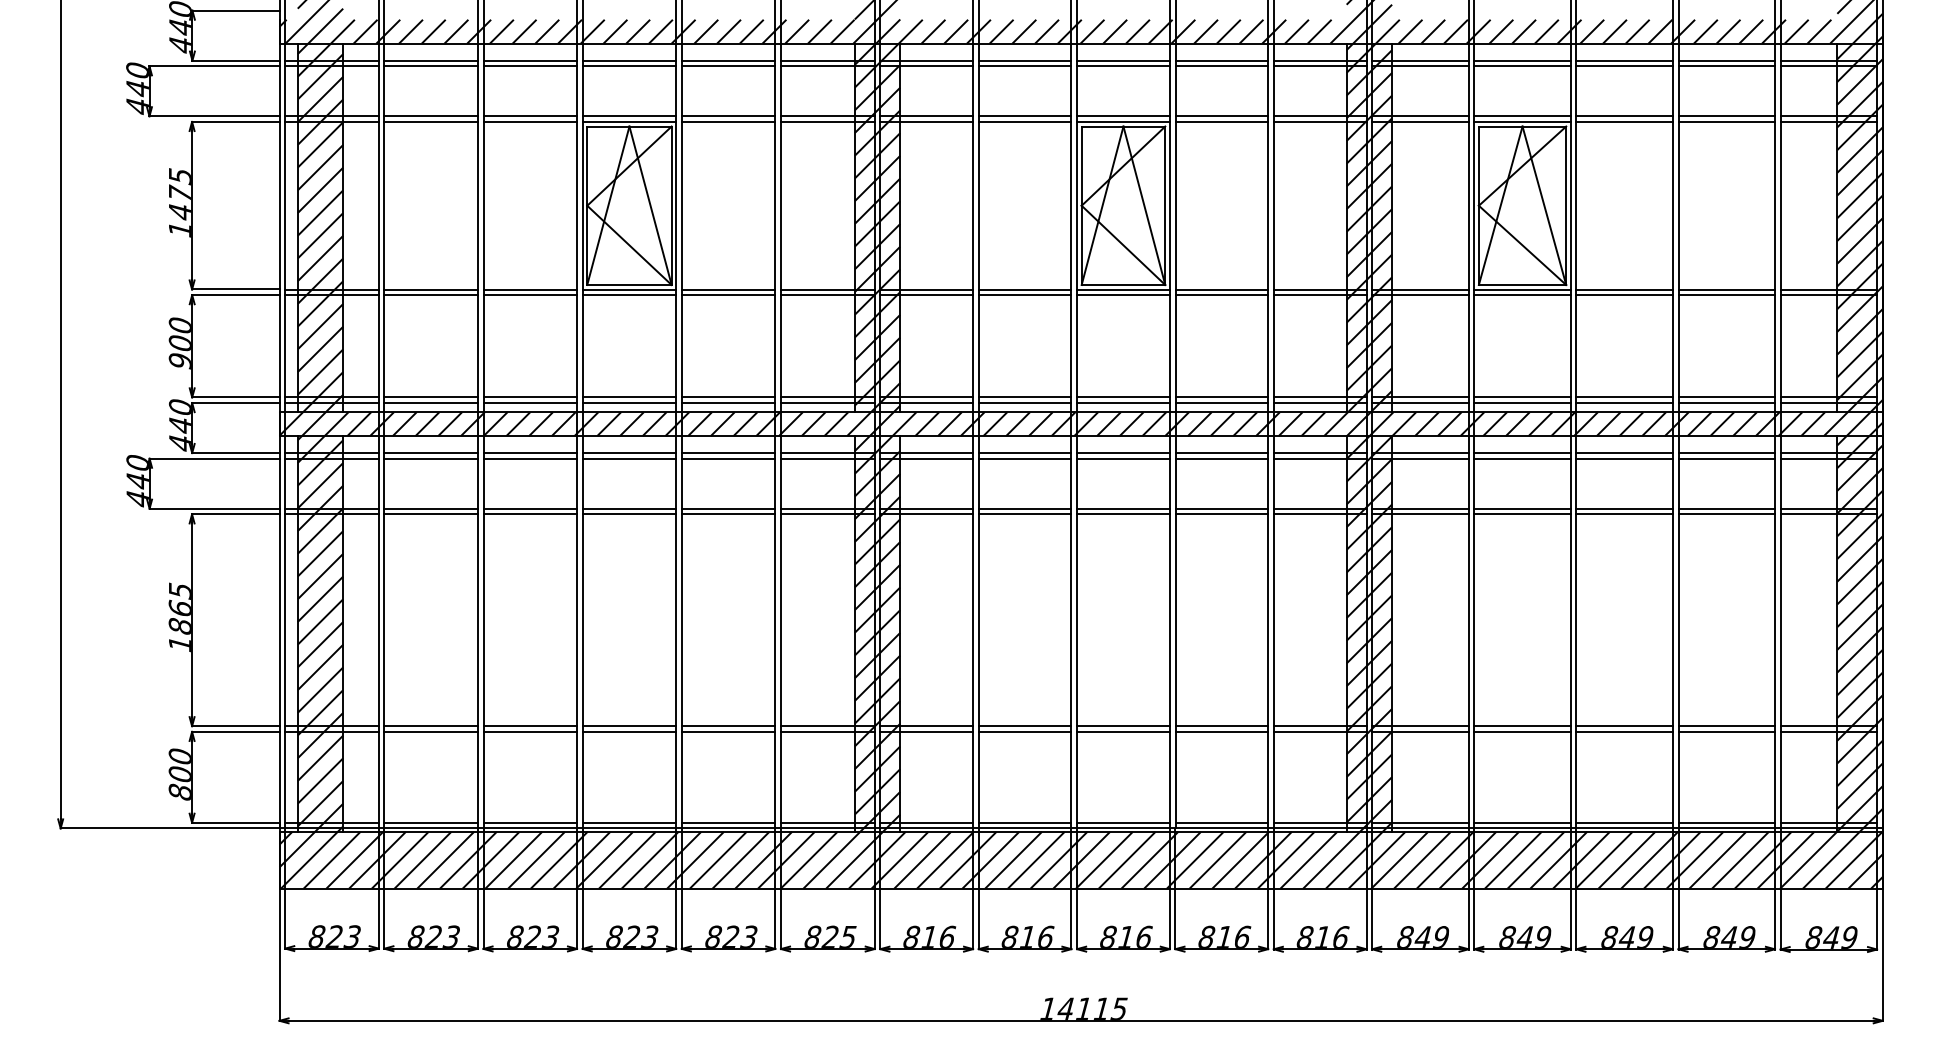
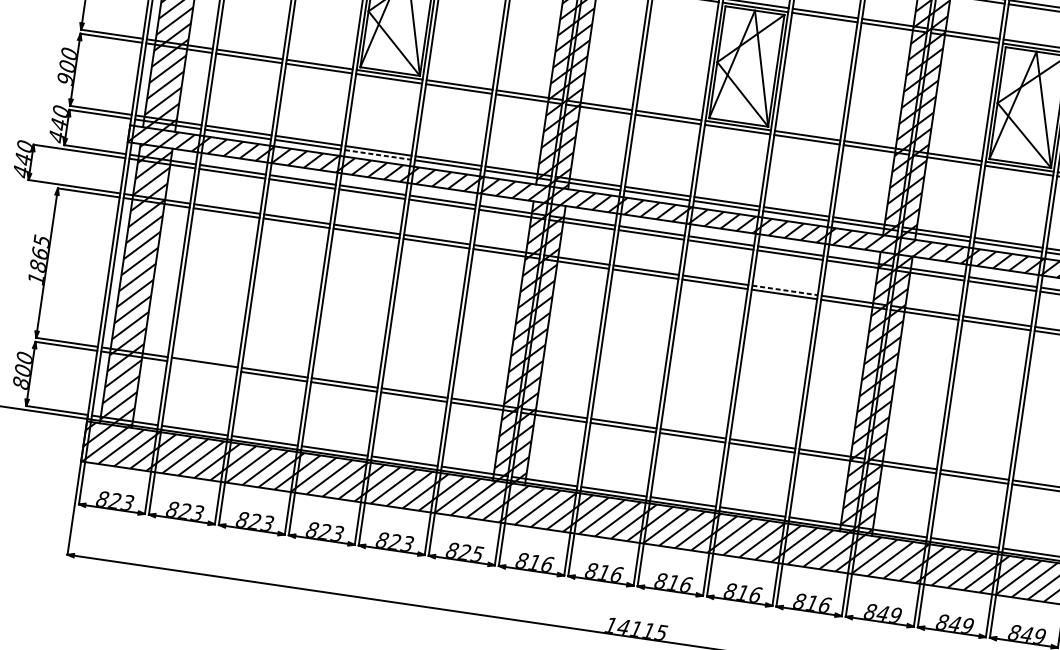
line: (629, 403) -> (377, 155), solid -> dashed
line: (1222, 508) -> (785, 290), solid -> dashed
line: (430, 731) -> (203, 366), removed

